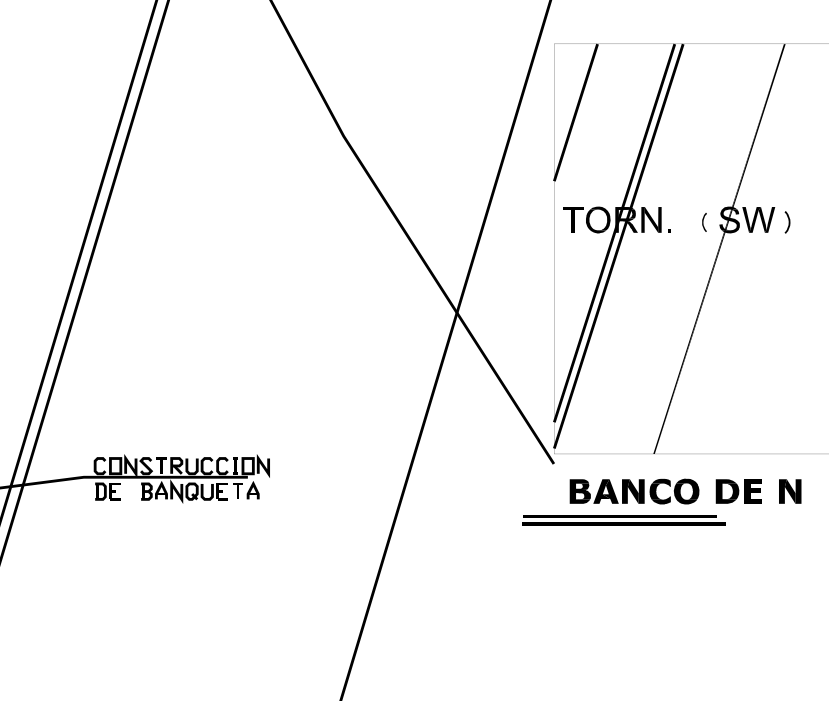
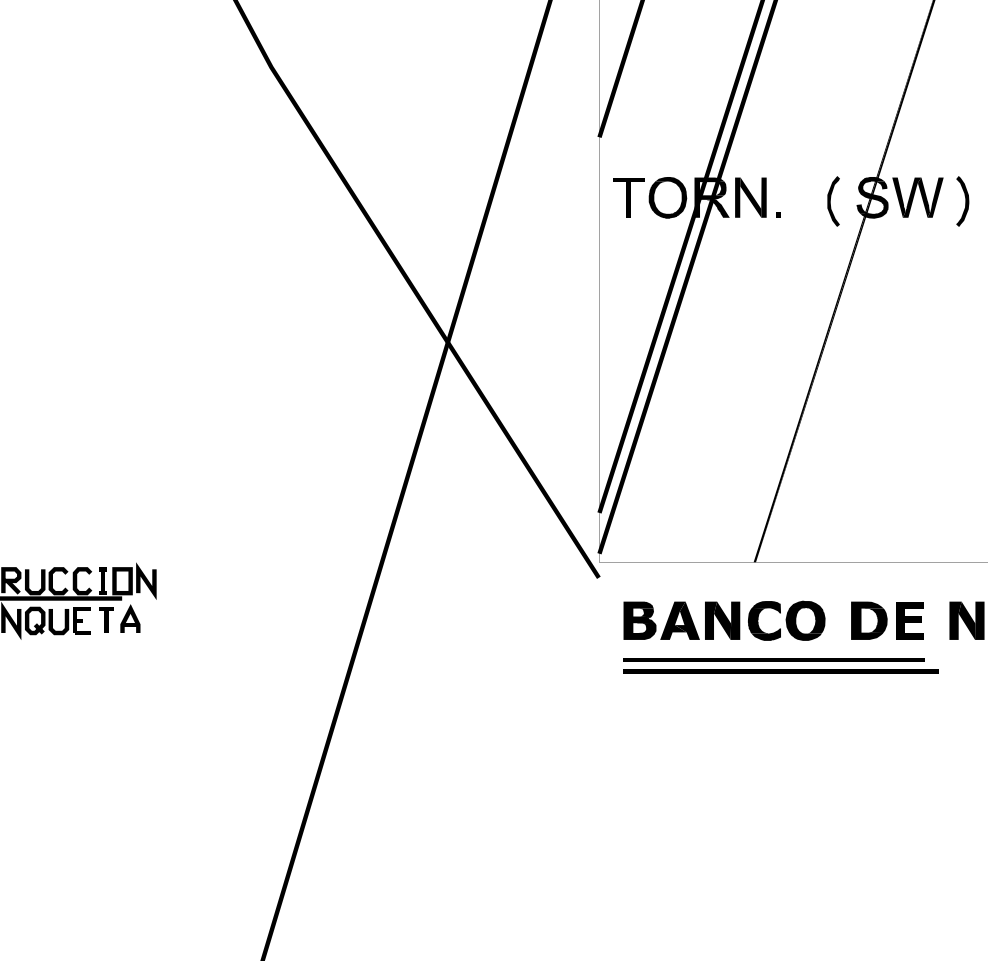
part: (704, 222) -> (833, 201), size x1.67
part: (787, 222) -> (962, 201), size x1.43
part: (623, 520) -> (780, 665), moved

